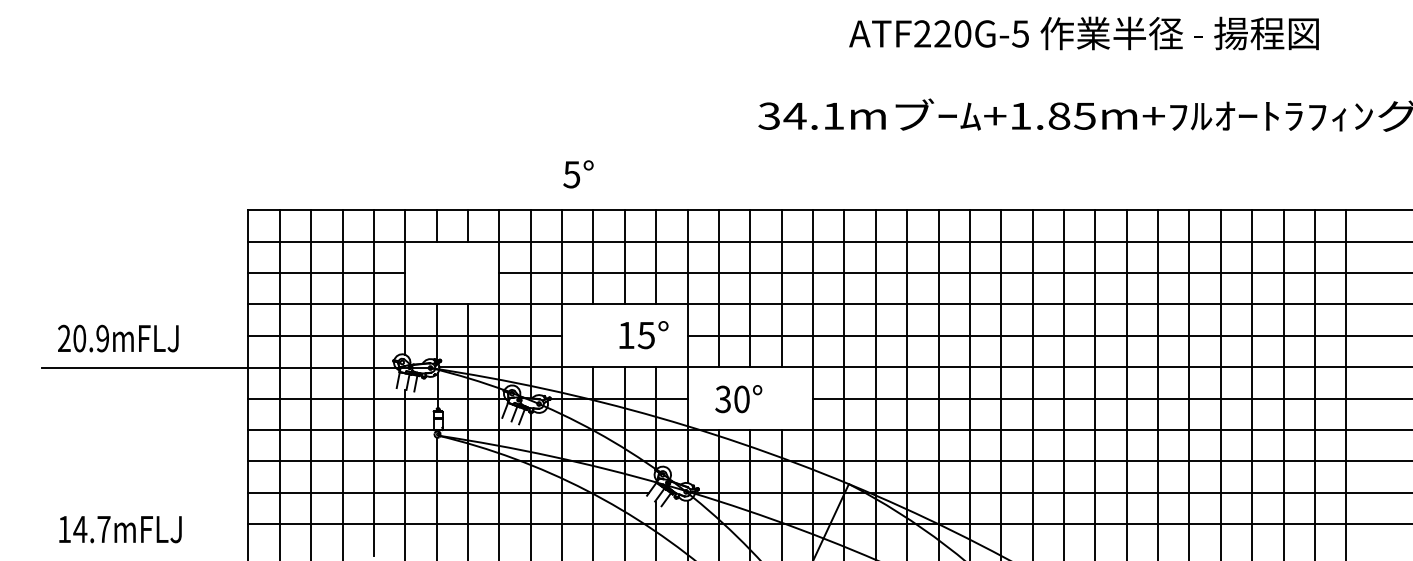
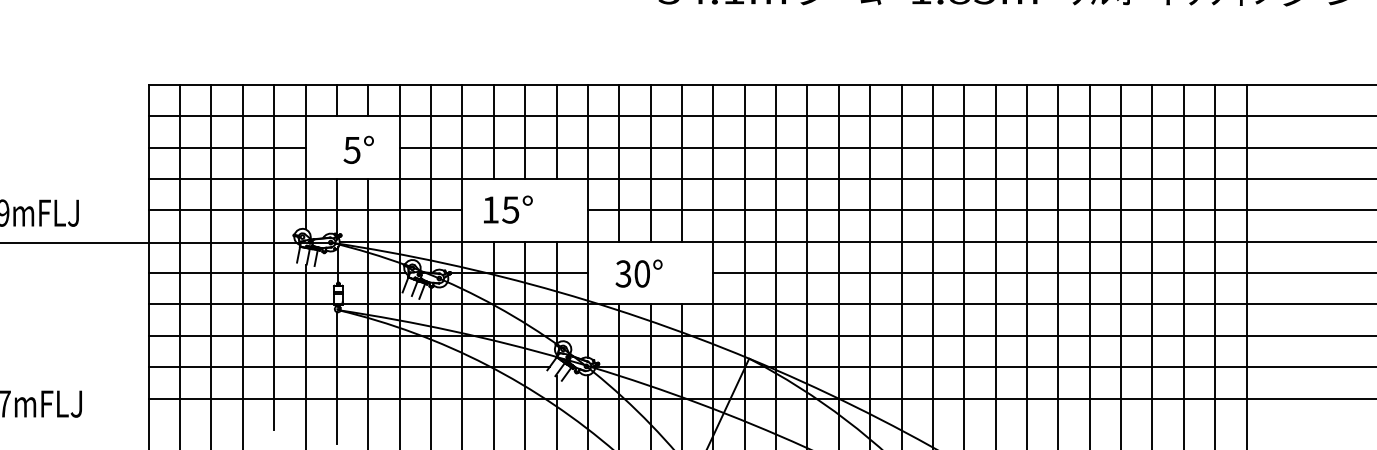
text: (578, 174) -> (358, 150), moved
text: (643, 335) -> (507, 210), moved

